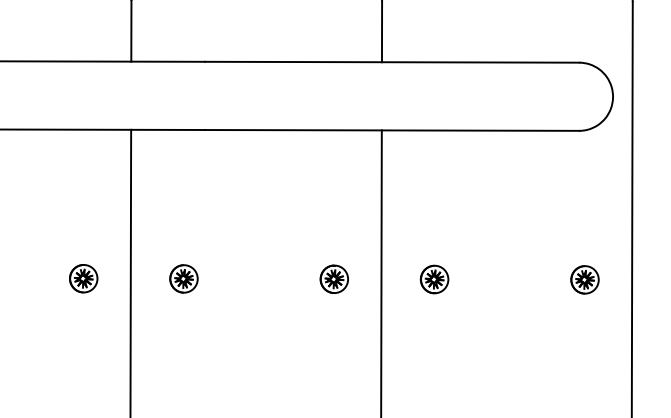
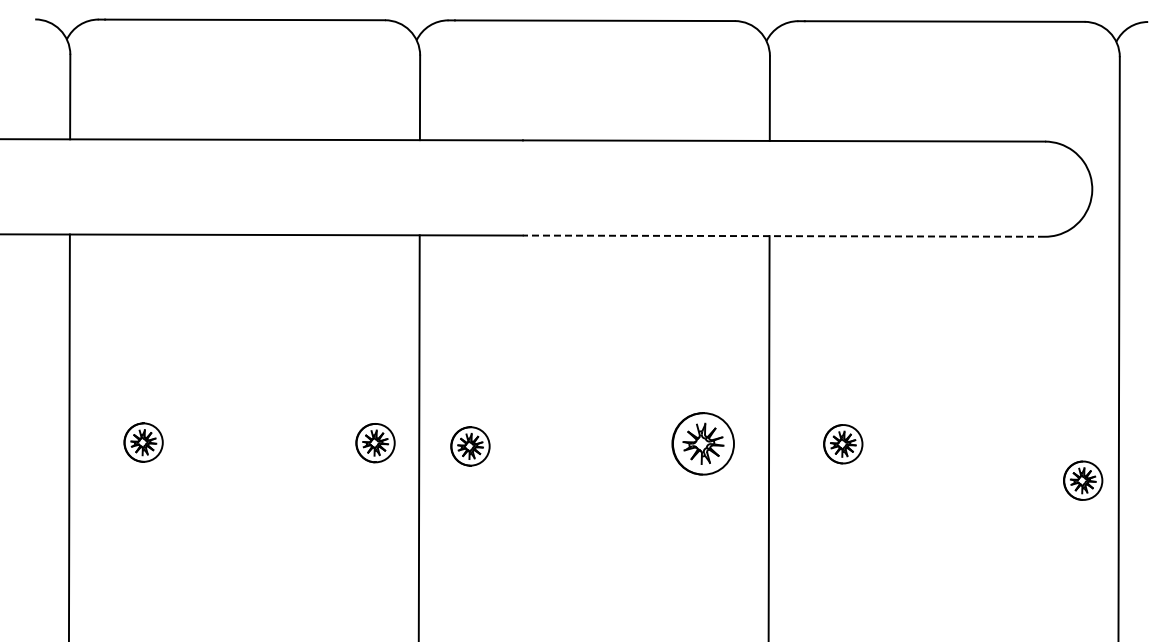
line: (391, 130) -> (783, 236), solid -> dashed
part: (83, 278) -> (375, 443), moved
part: (184, 278) -> (470, 446), moved
part: (334, 278) -> (703, 443), size x1.6
part: (585, 279) -> (1083, 480), moved

